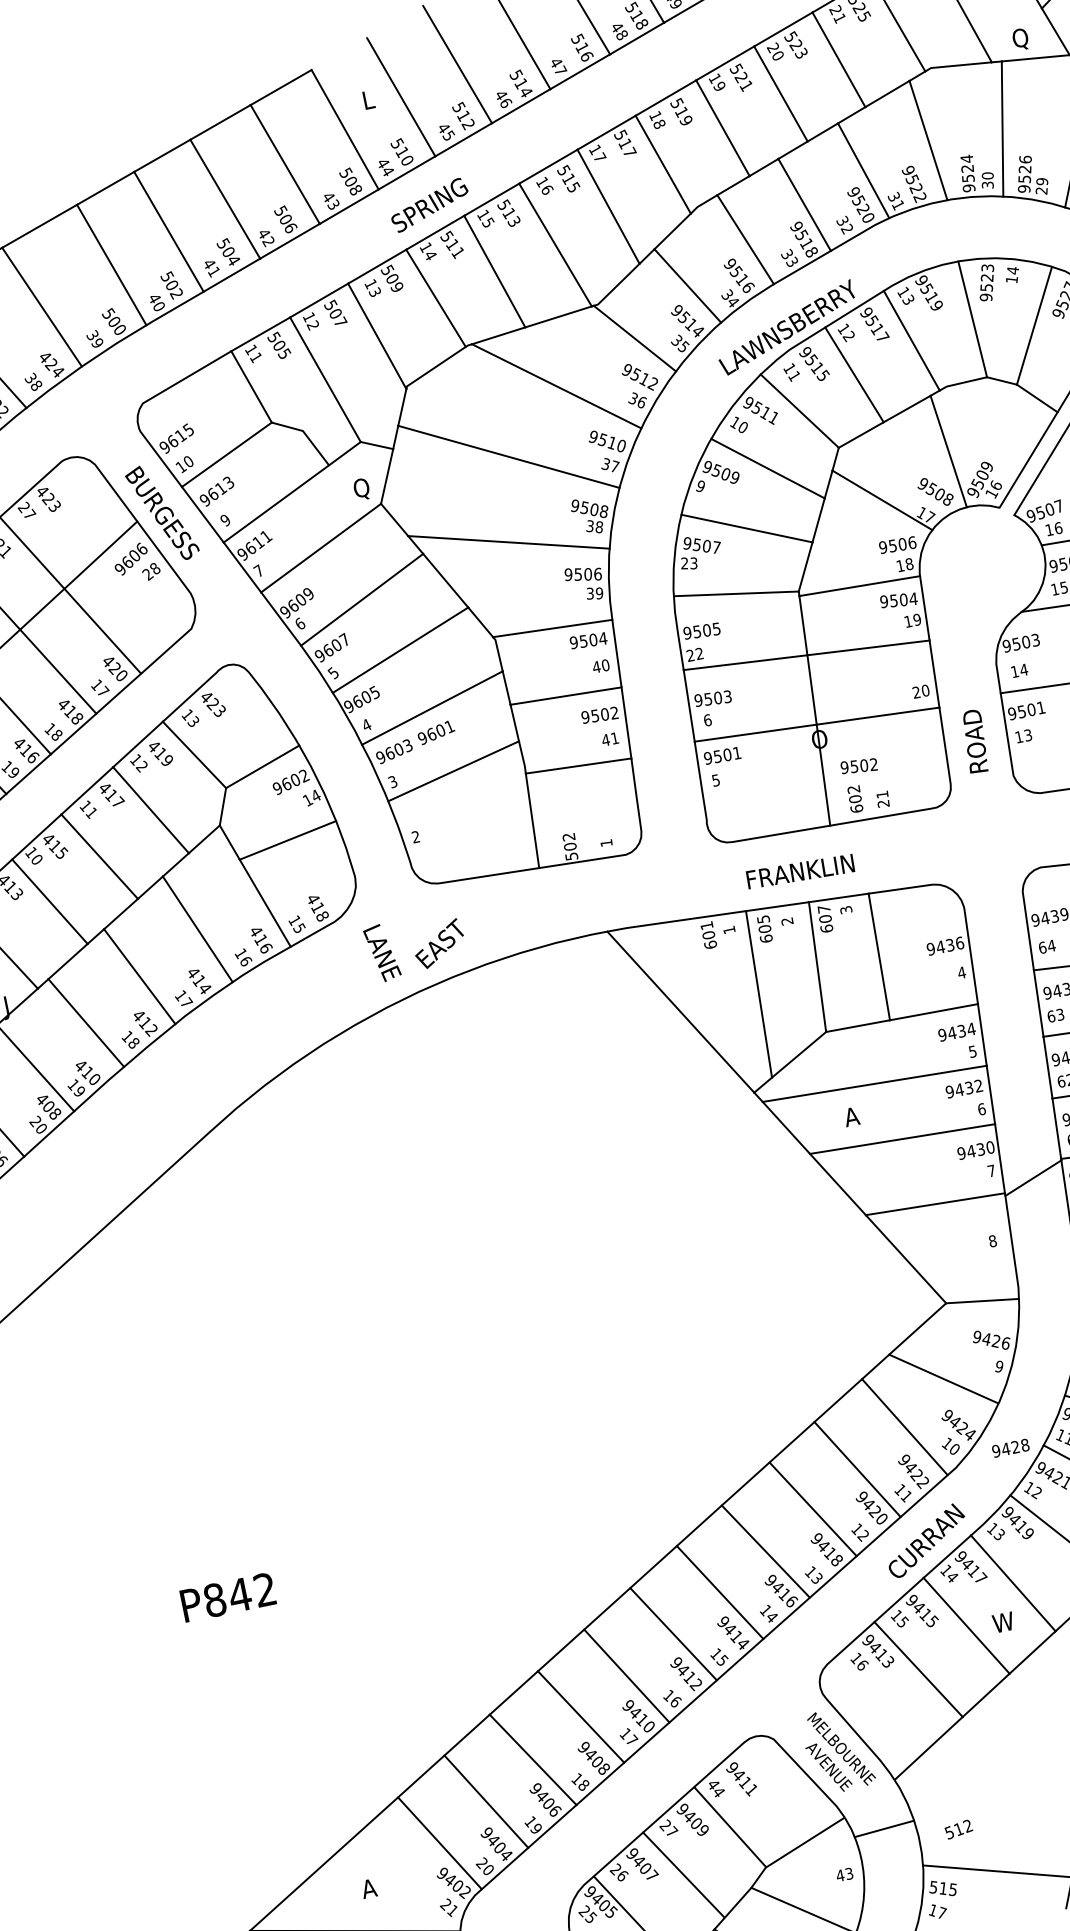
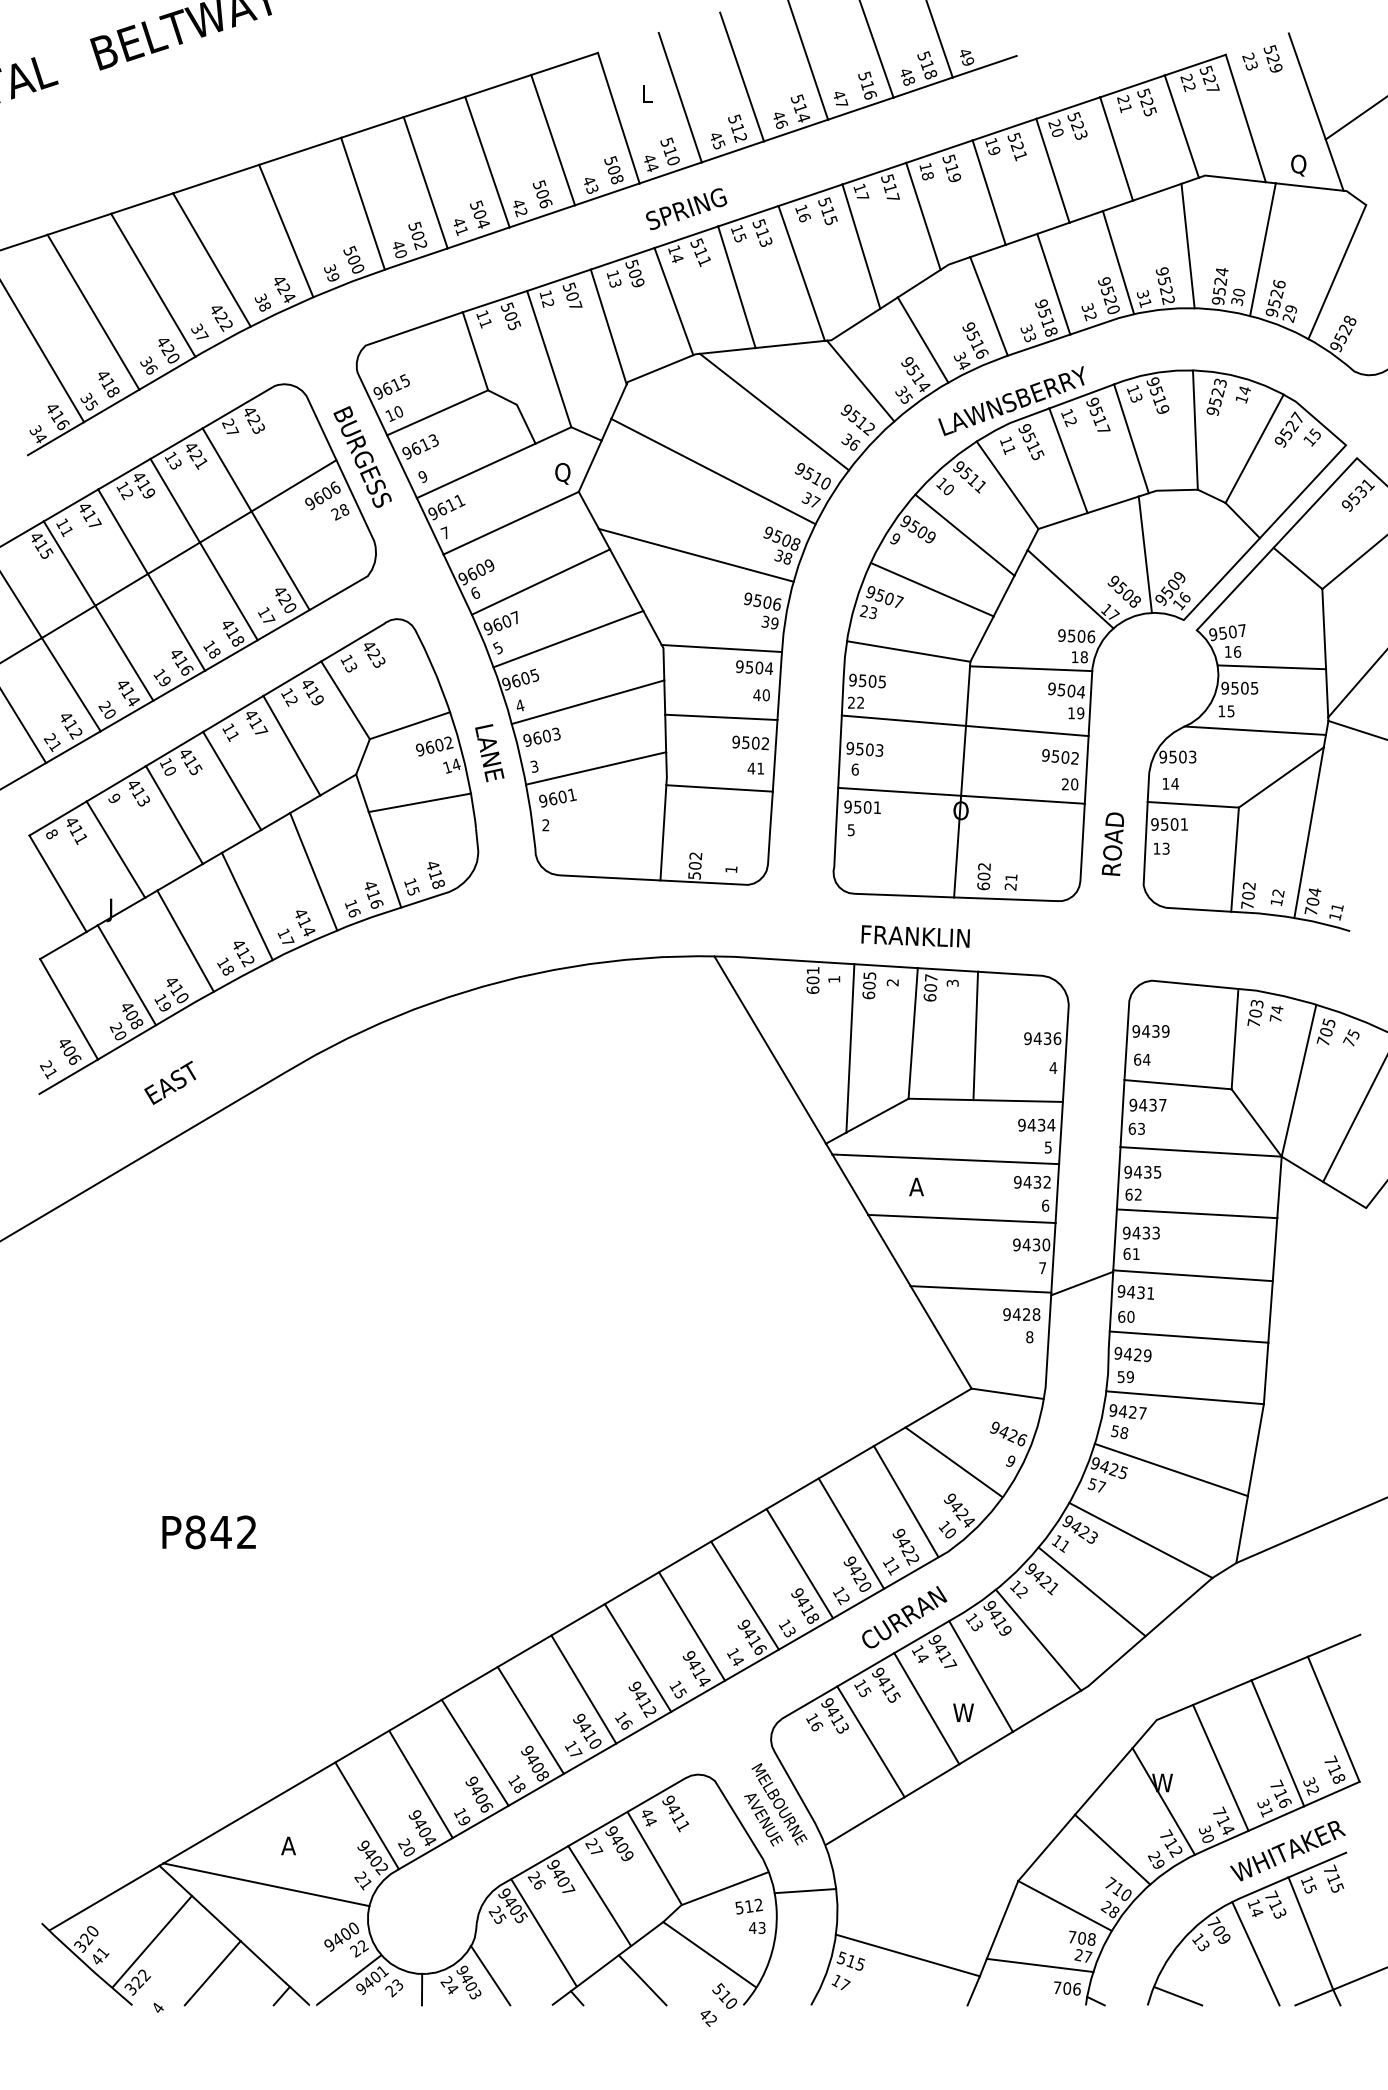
text: (435, 732) -> (557, 797), moved
text: (859, 765) -> (1060, 756), moved
text: (439, 943) -> (170, 1082), moved
text: (382, 953) -> (489, 753), moved
text: (1010, 1448) -> (1021, 1314), moved
text: (959, 1829) -> (749, 1906), moved

